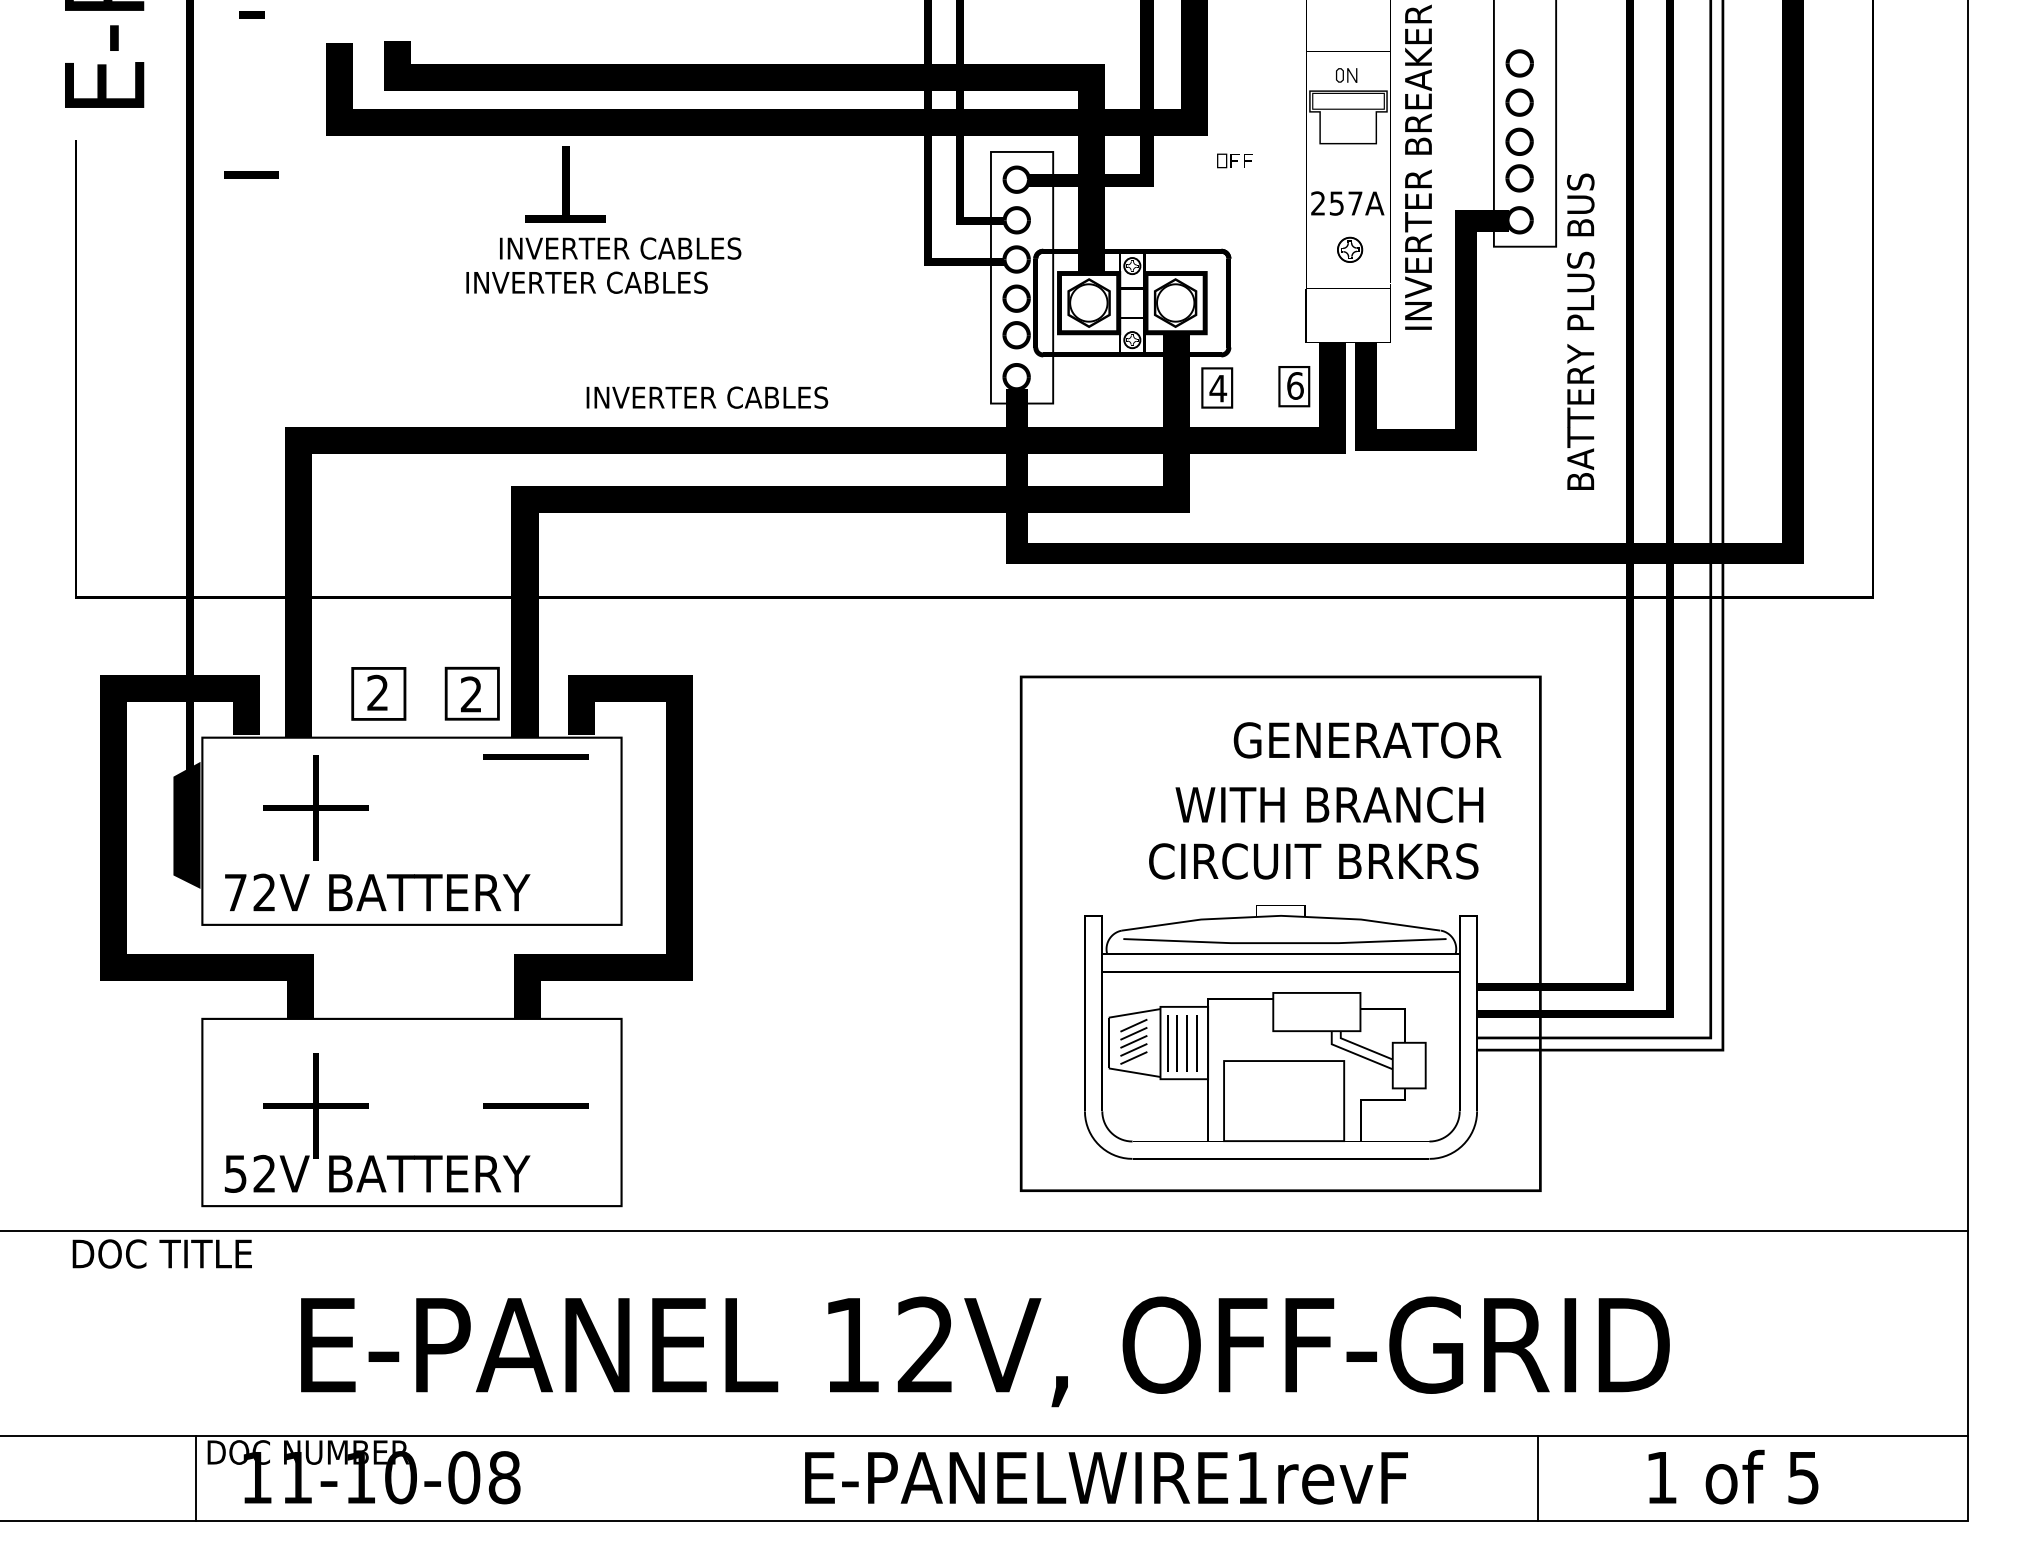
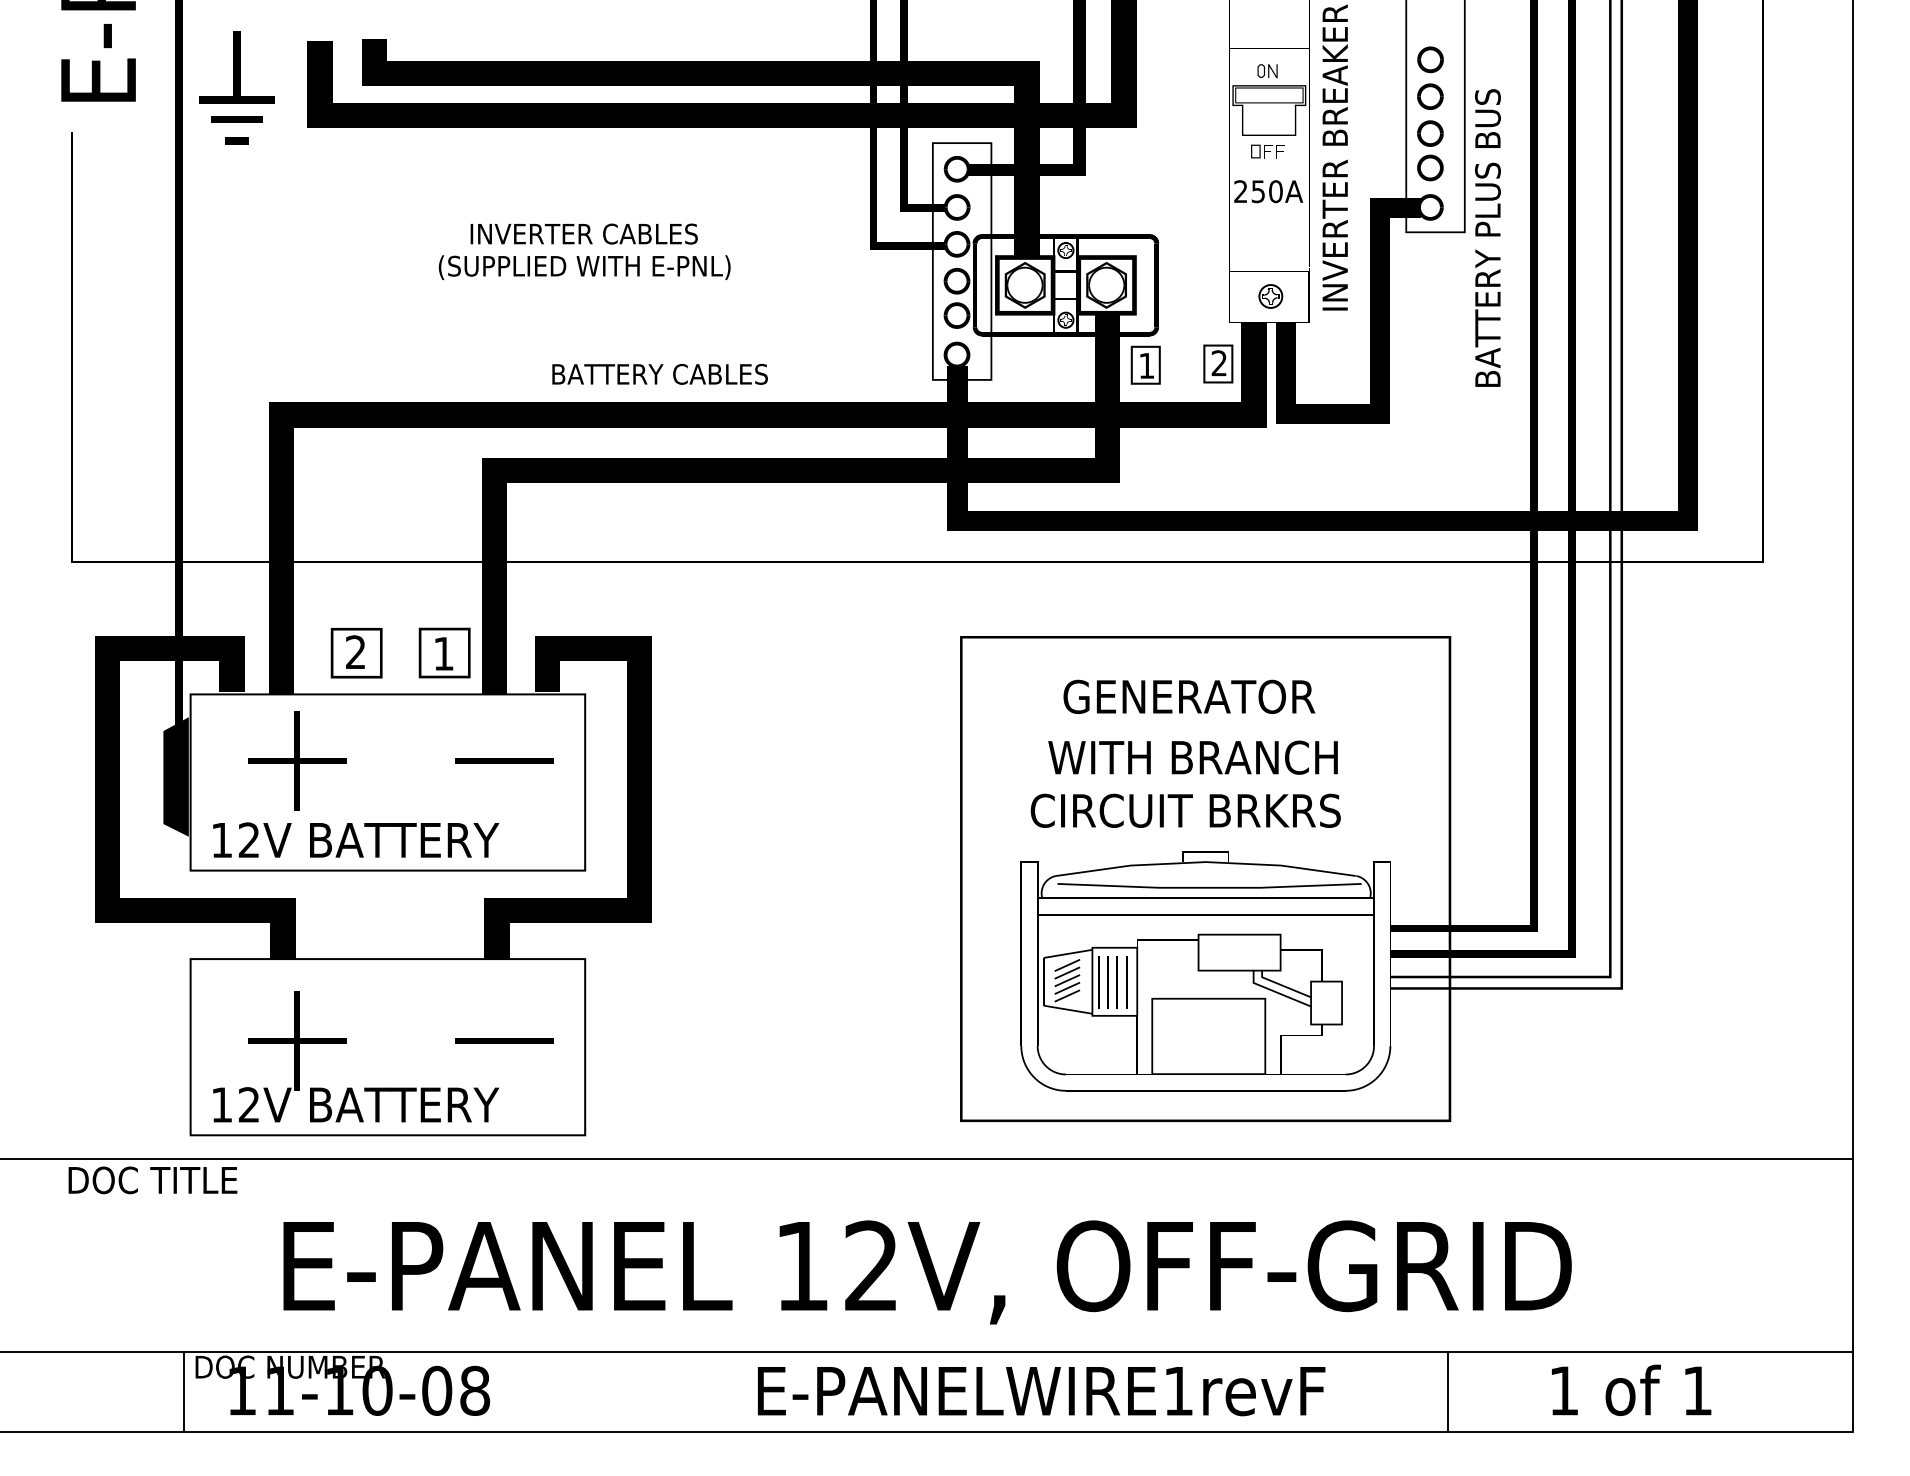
line: (251, 14) -> (236, 140), moved
part: (1234, 160) -> (1267, 151), moved
line: (251, 174) -> (236, 119), moved
part: (565, 184) -> (236, 67), moved
text: (1355, 203) -> (1275, 191), 257A -> 250A
part: (1350, 249) -> (1271, 296), moved
text: (621, 284) -> (585, 267), INVERTER CABLES -> (SUPPLIED WITH E-PNL)
text: (1580, 331) -> (1487, 237), moved
text: (1295, 385) -> (1219, 362), 6 -> 2
text: (1218, 388) -> (1147, 365), 4 -> 1
text: (708, 397) -> (666, 374), INVERTER CABLES -> BATTERY CABLES
text: (471, 694) -> (443, 653), 2 -> 1
text: (1367, 740) -> (1189, 697), moved
line: (535, 756) -> (504, 760), moved
text: (1329, 804) -> (1193, 757), moved
text: (1313, 861) -> (1185, 810), moved
text: (235, 892) -> (221, 840), 72V -> 12V
text: (235, 1173) -> (221, 1104), 52V -> 12V
text: (1803, 1478) -> (1697, 1391), 5 -> 1

